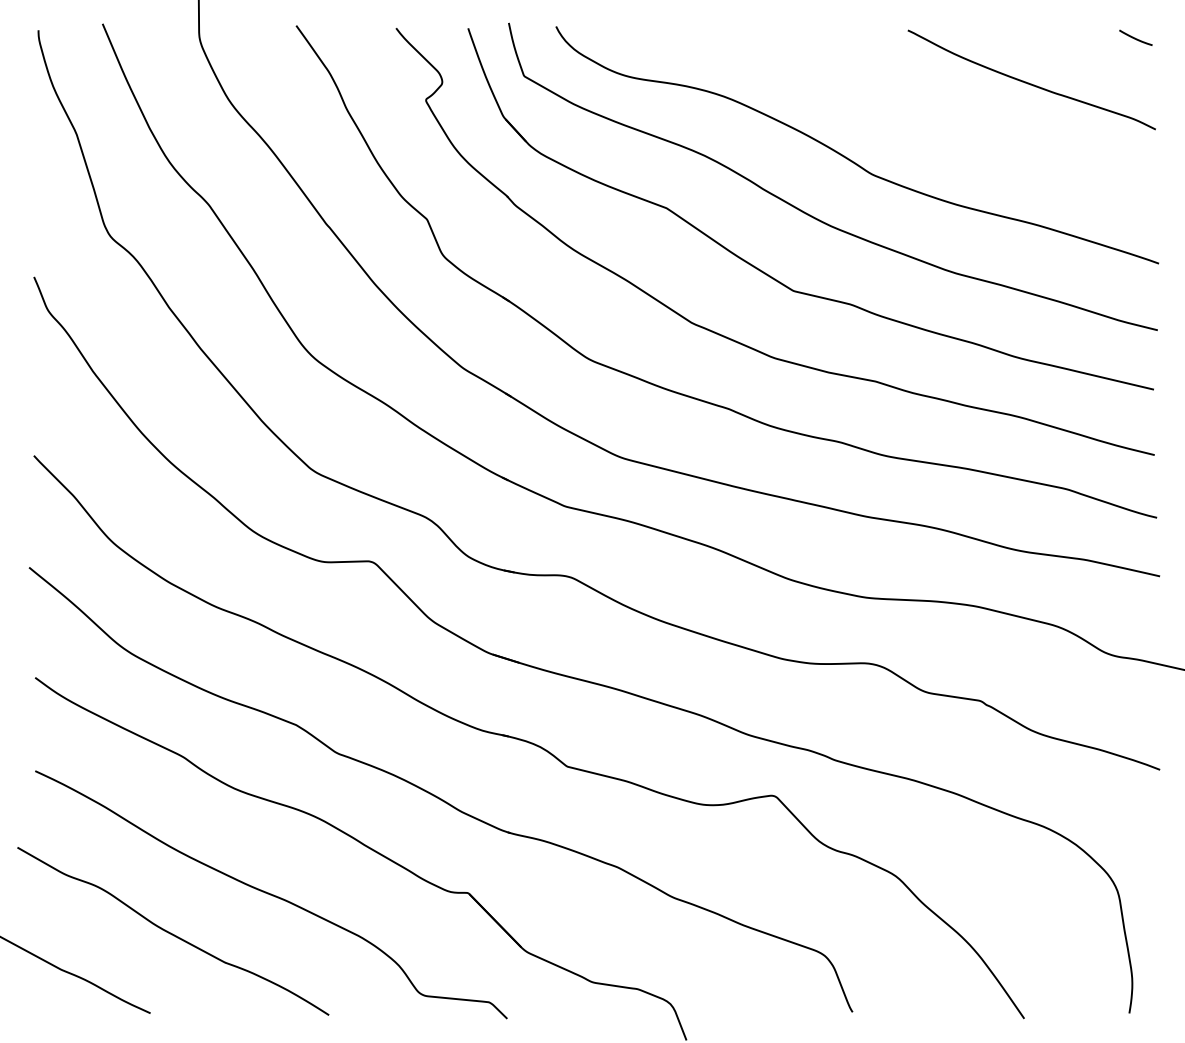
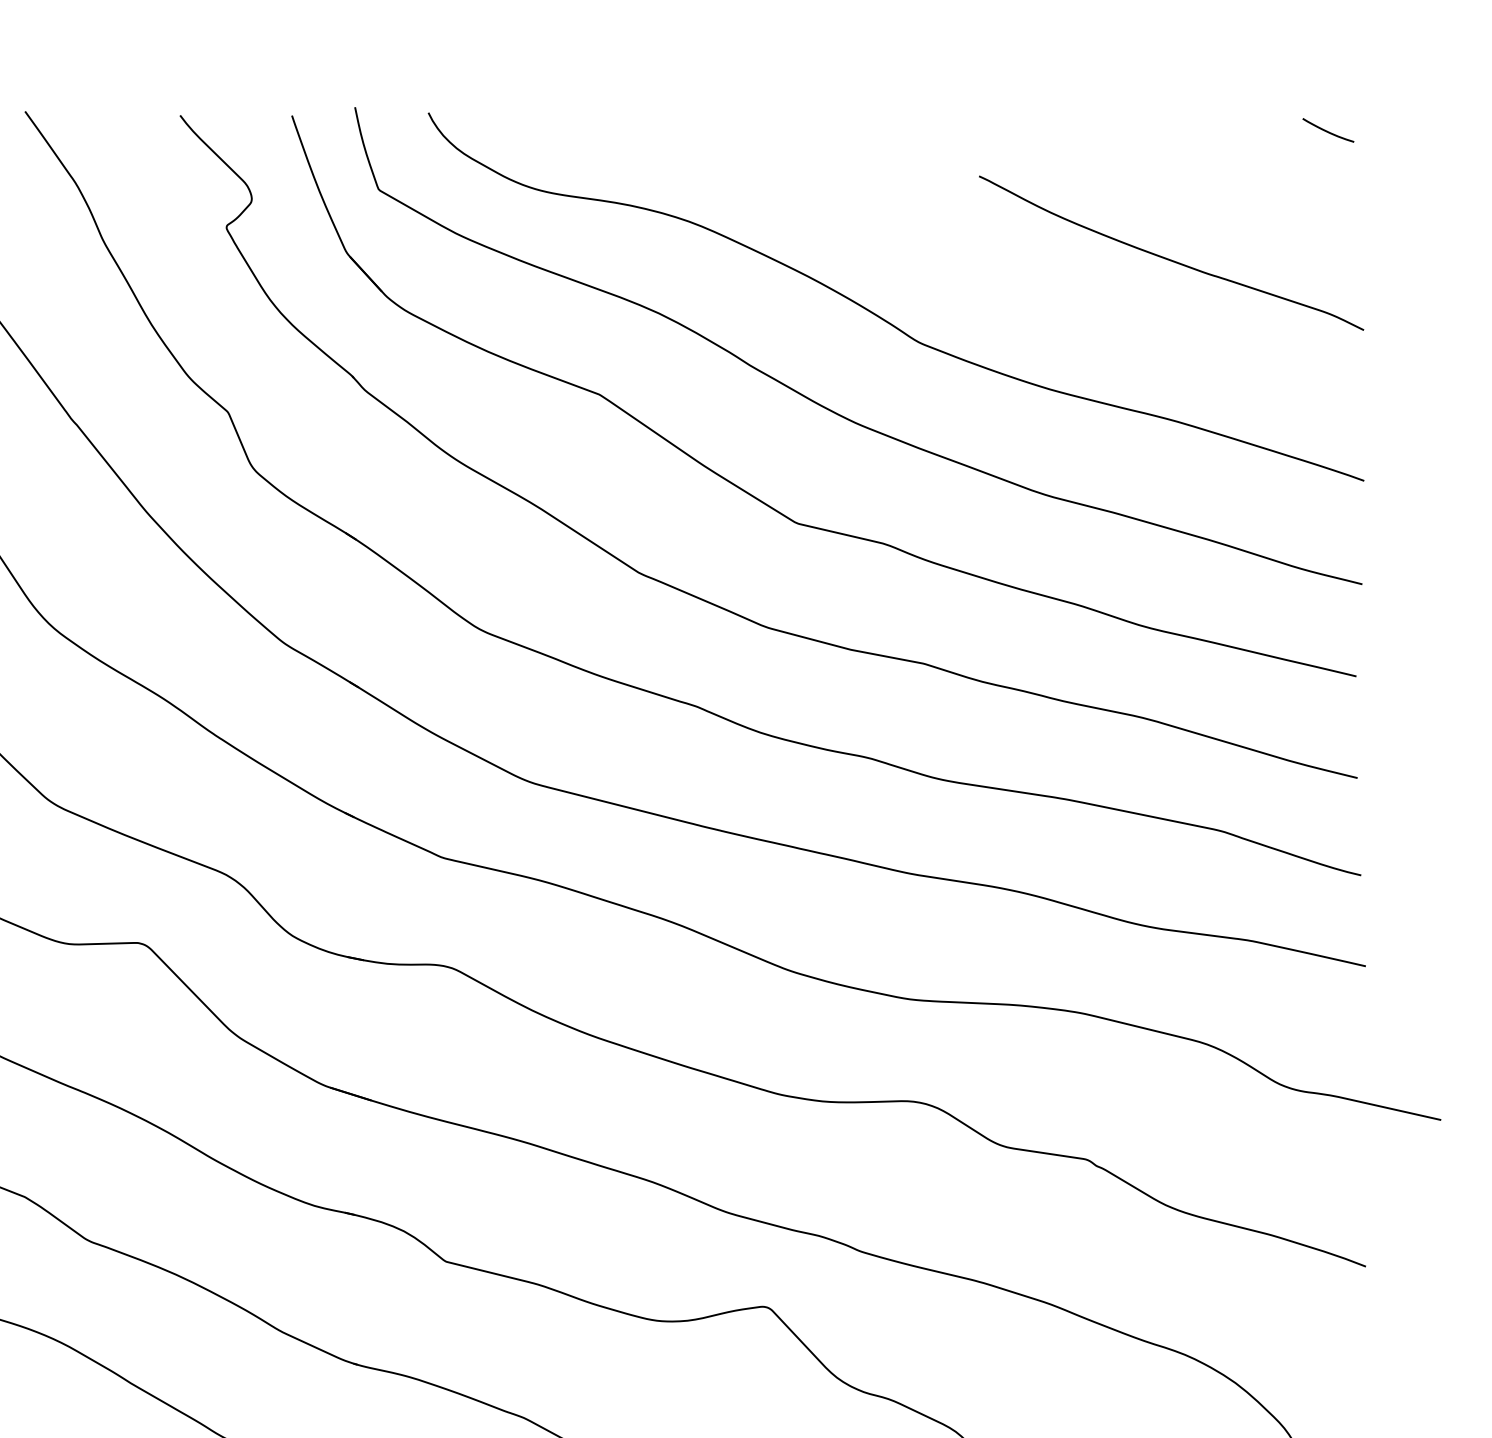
curve: (1031, 83) -> (1170, 258), moved

